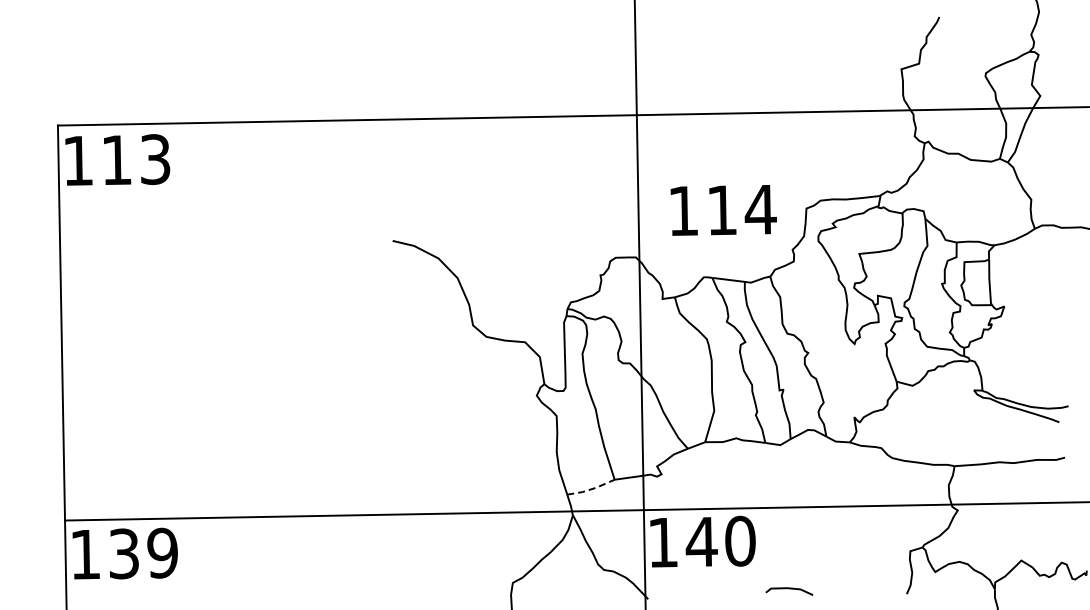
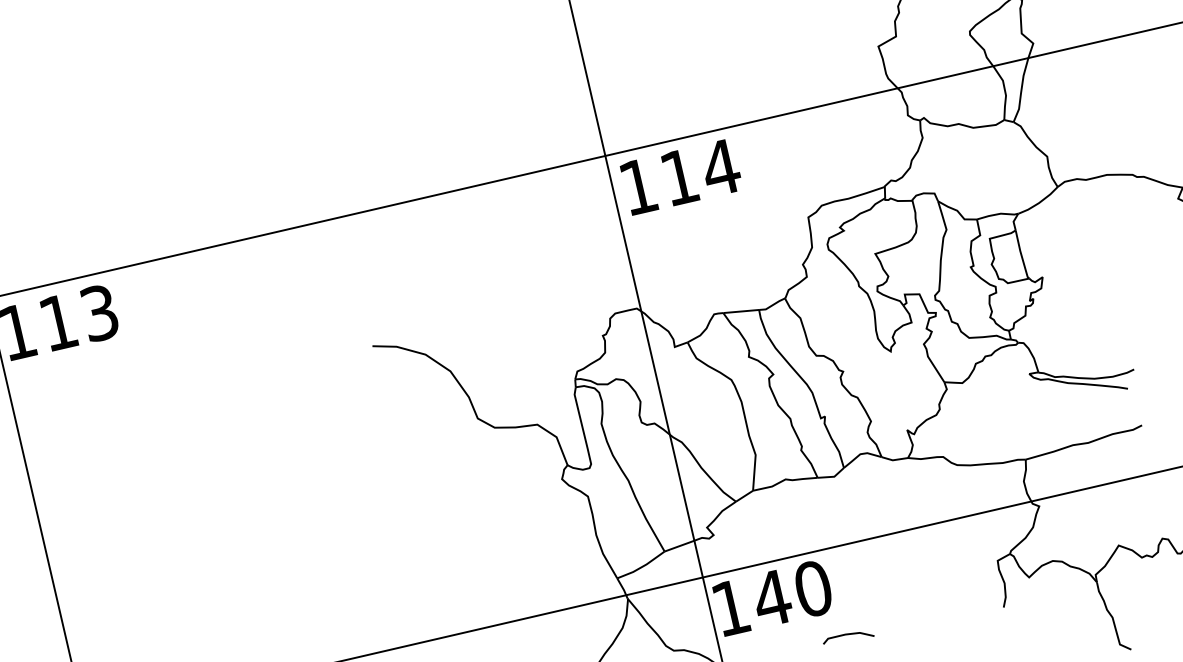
text: (723, 210) -> (681, 177), moved
line: (591, 489) -> (642, 567), dashed -> solid
line: (789, 589) -> (848, 635), moved

